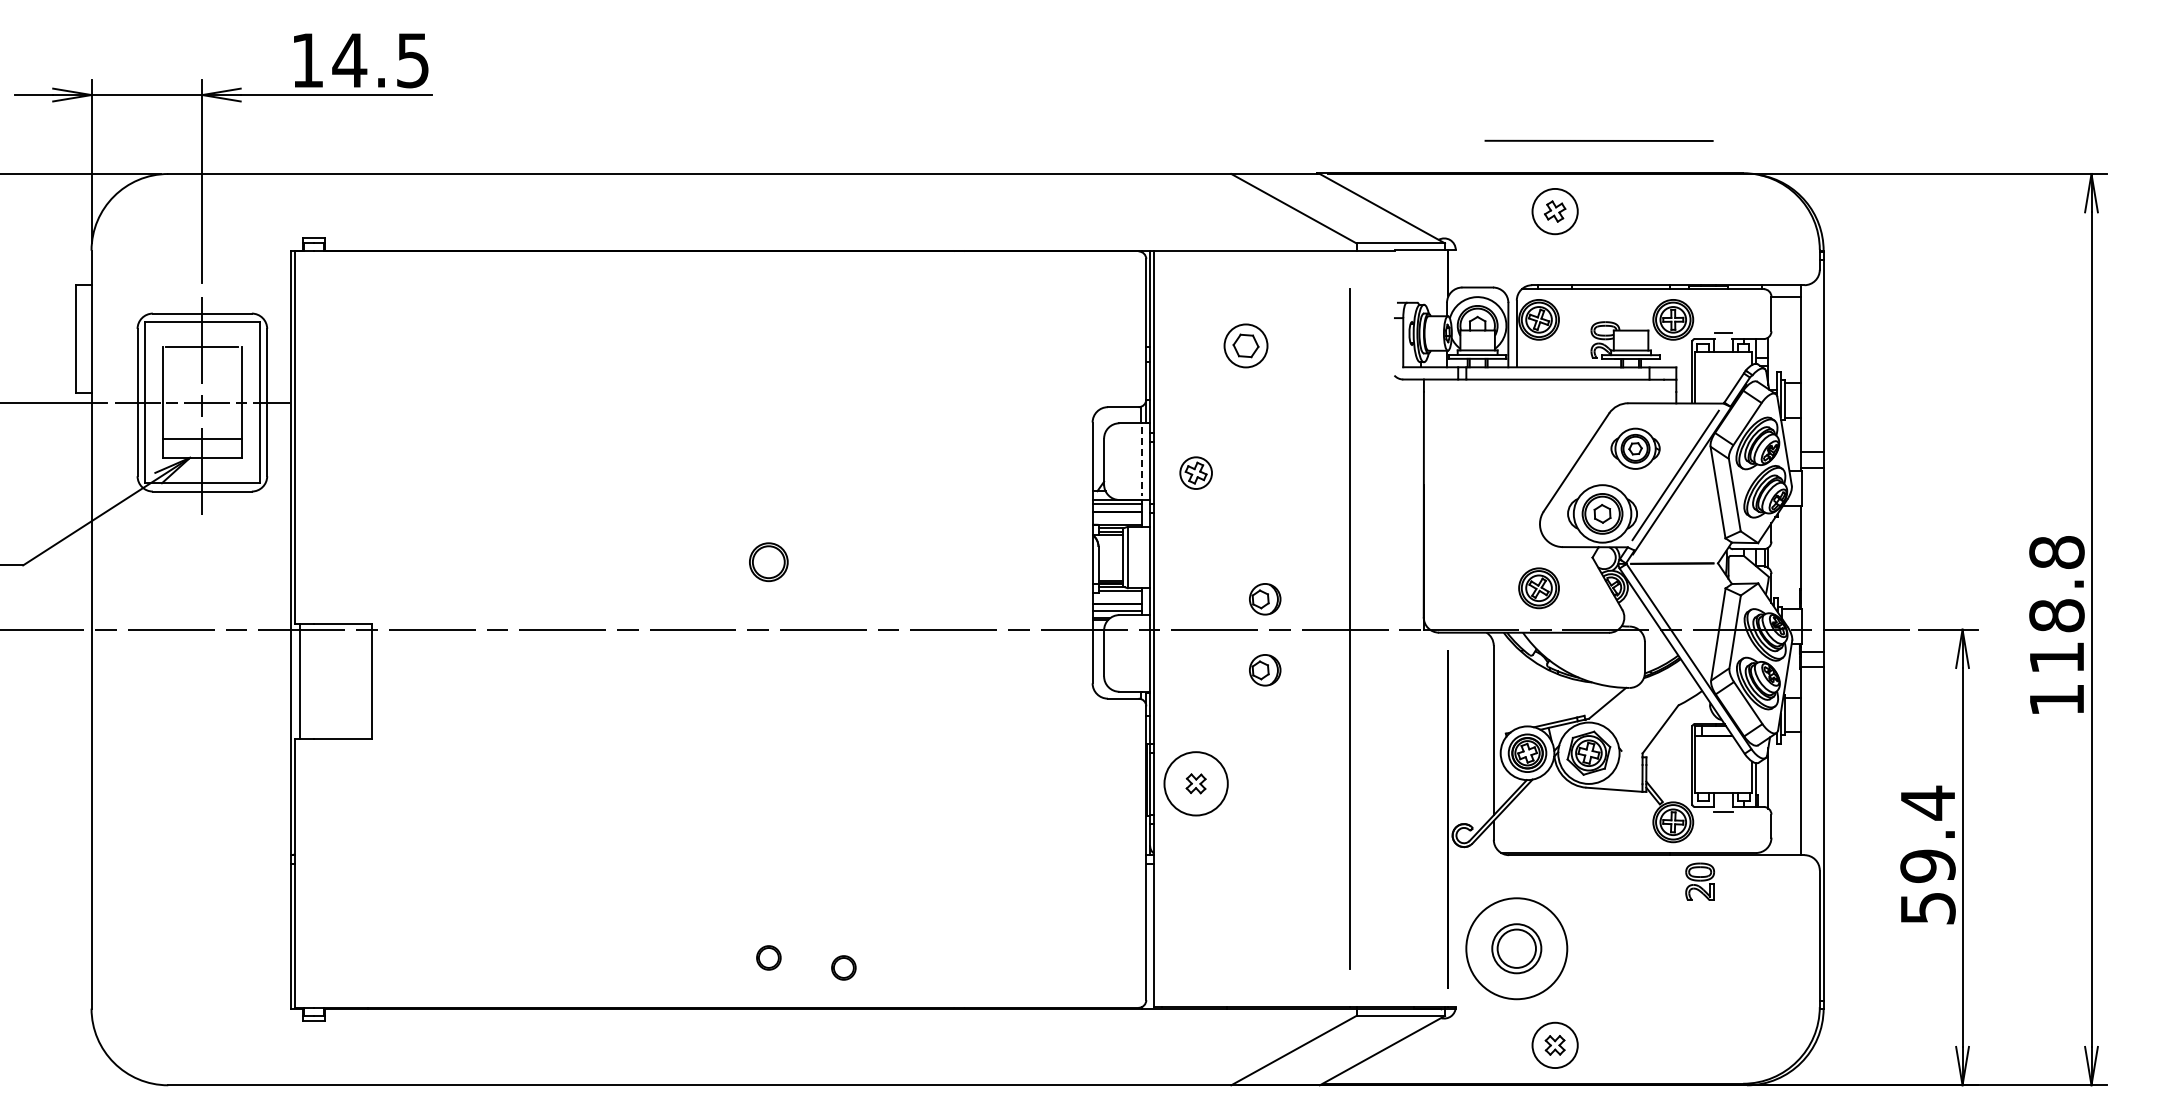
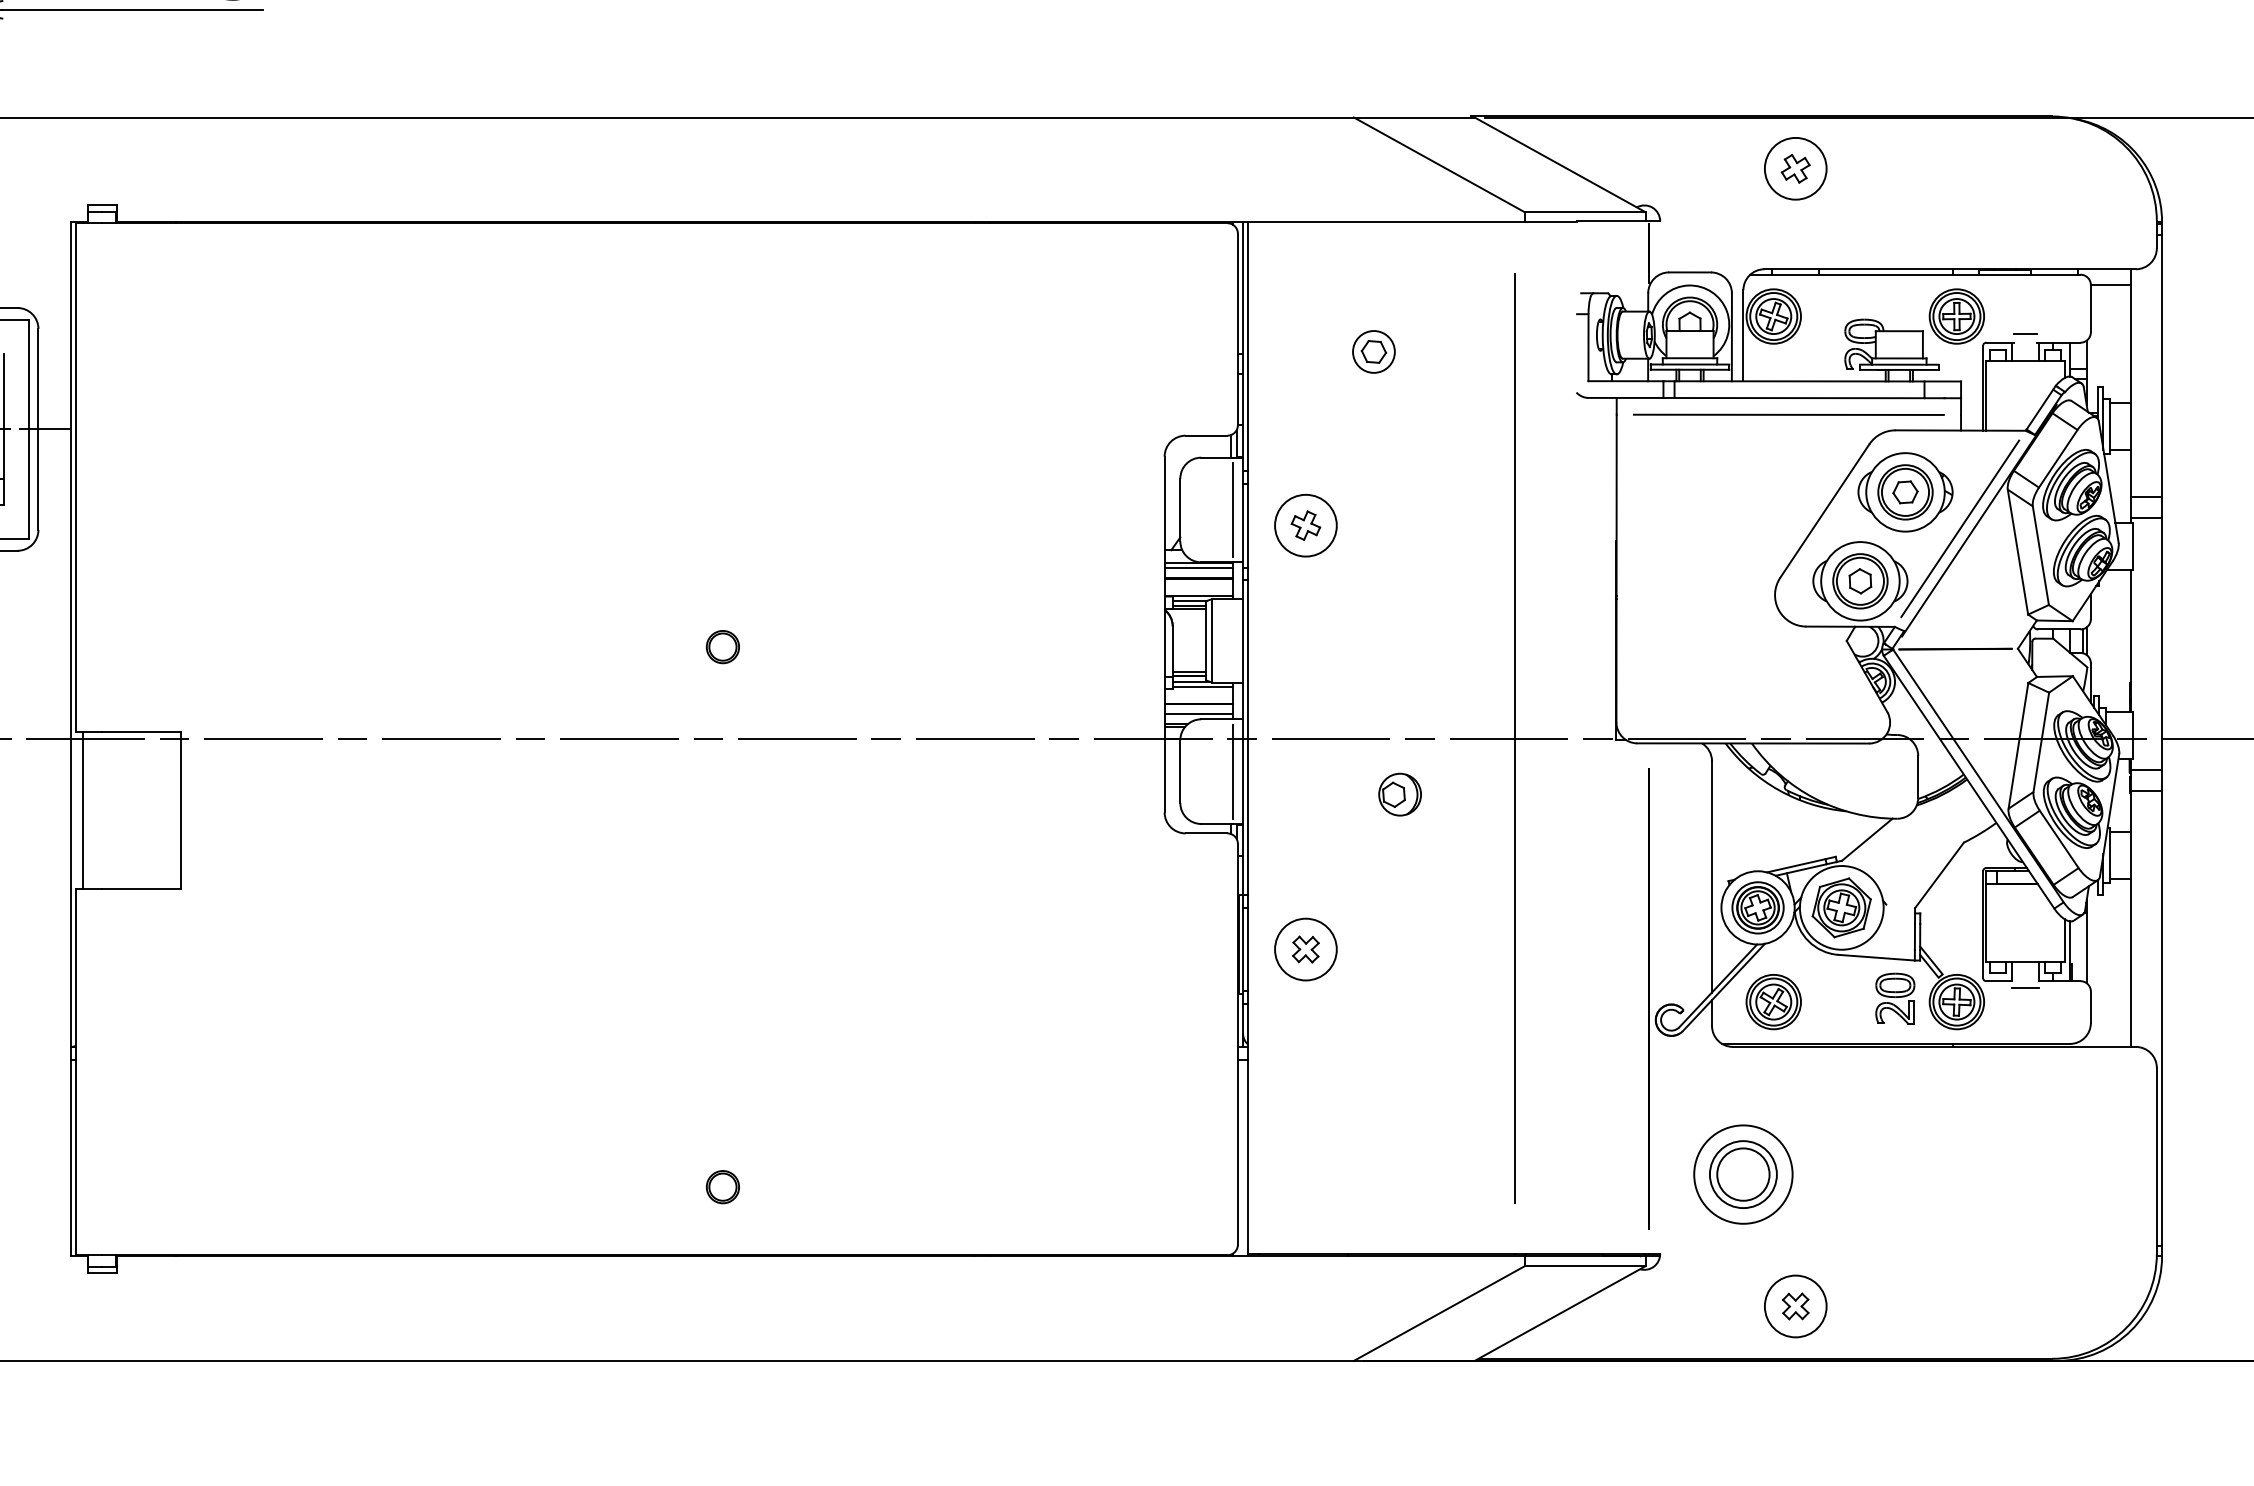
line: (1598, 140) -> (1788, 414), moved
part: (1245, 345) -> (1373, 351), size x0.71
part: (1635, 448) -> (1905, 492), size x1.43
line: (1142, 461) -> (1232, 509), dashed -> solid
circle: (1195, 472) -> (1305, 524), size x1.43
part: (768, 561) -> (722, 646), size x0.62
part: (1538, 588) -> (1773, 1002), moved
part: (1265, 599) -> (1400, 698), removed
line: (1142, 652) -> (1232, 770), added
circle: (1195, 783) -> (1305, 949), size x0.71
part: (1699, 881) -> (1894, 998), moved
circle: (1516, 948) -> (1742, 1174), size x0.71
part: (843, 967) -> (824, 1200), removed

